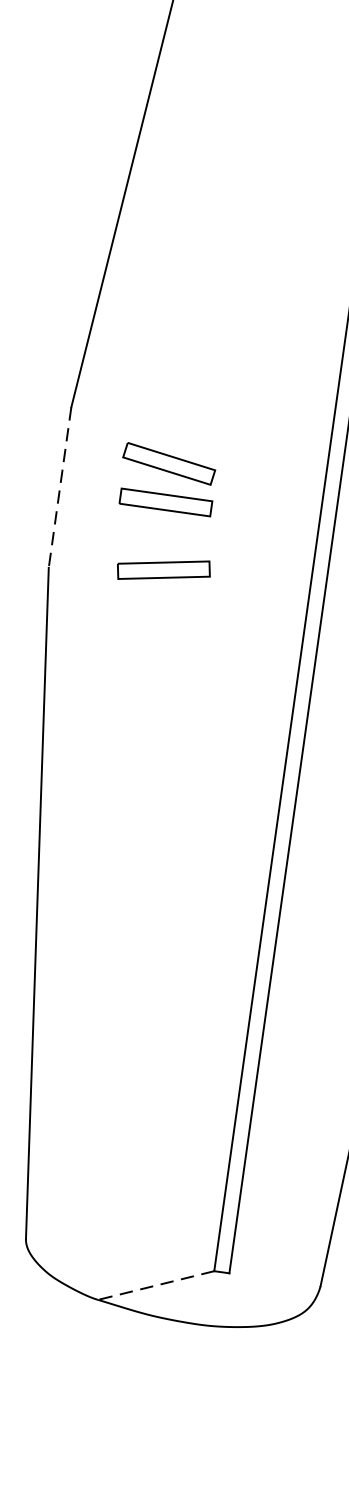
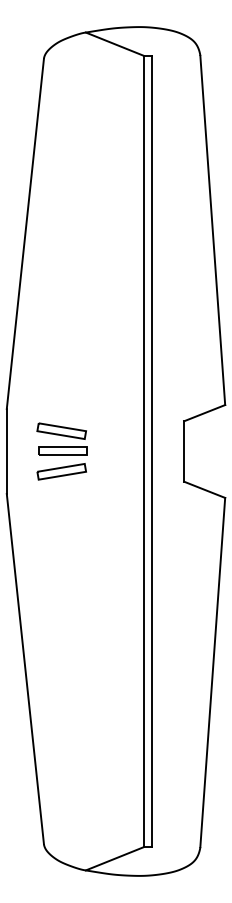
line: (59, 487) -> (6, 451), dashed -> solid
part: (163, 569) -> (61, 471), moved
line: (155, 1284) -> (114, 858), dashed -> solid

